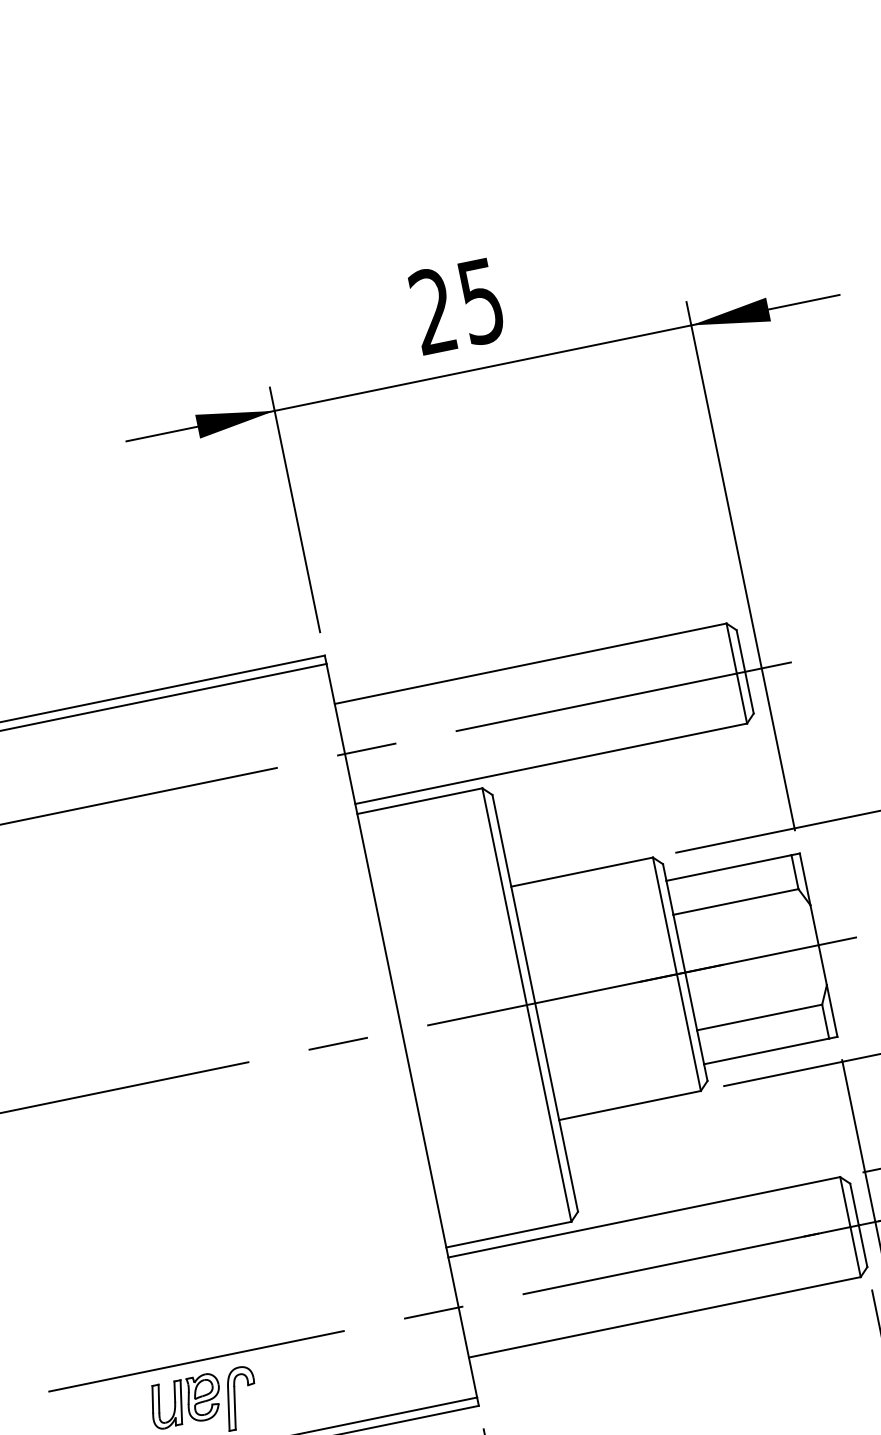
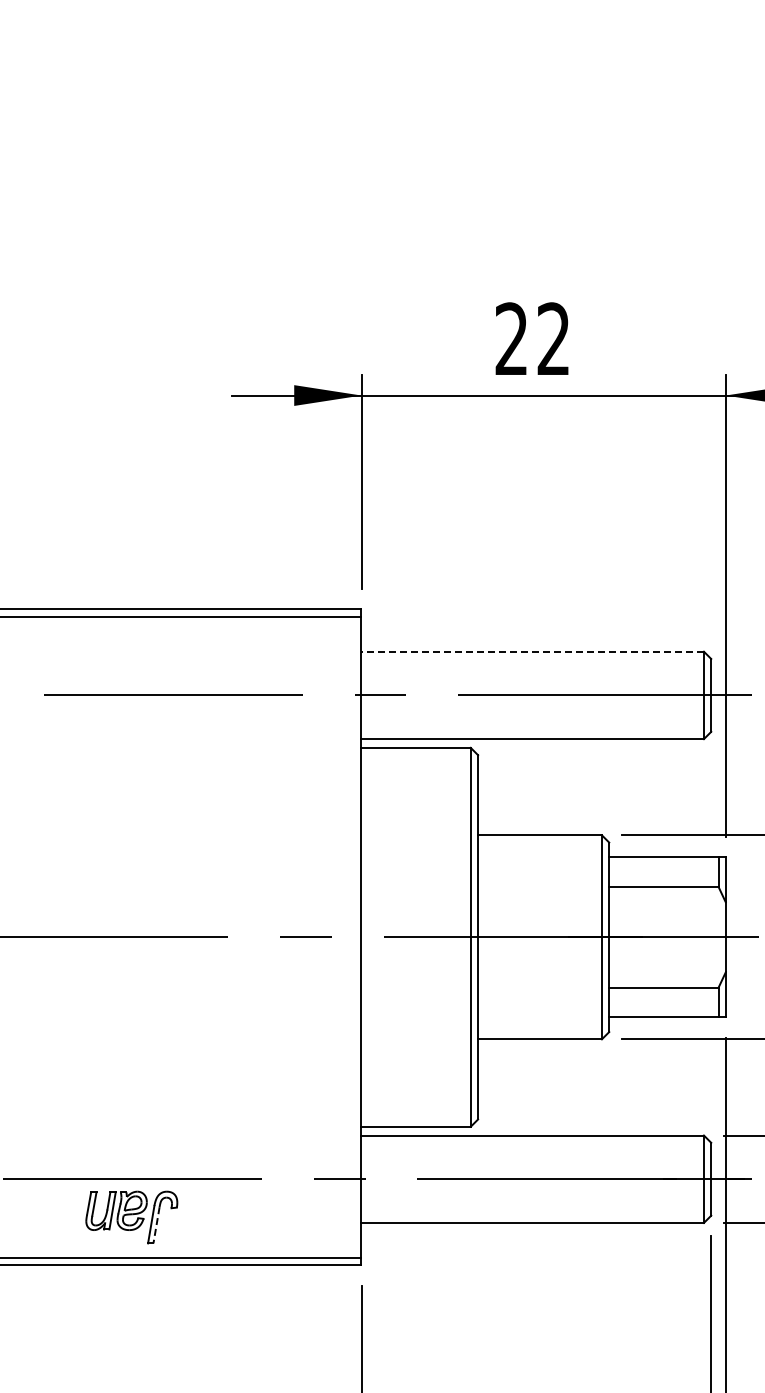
text: (481, 301) -> (553, 339), 25 -> 22
line: (530, 663) -> (532, 651), solid -> dashed
line: (235, 1408) -> (156, 1225), solid -> dashed

